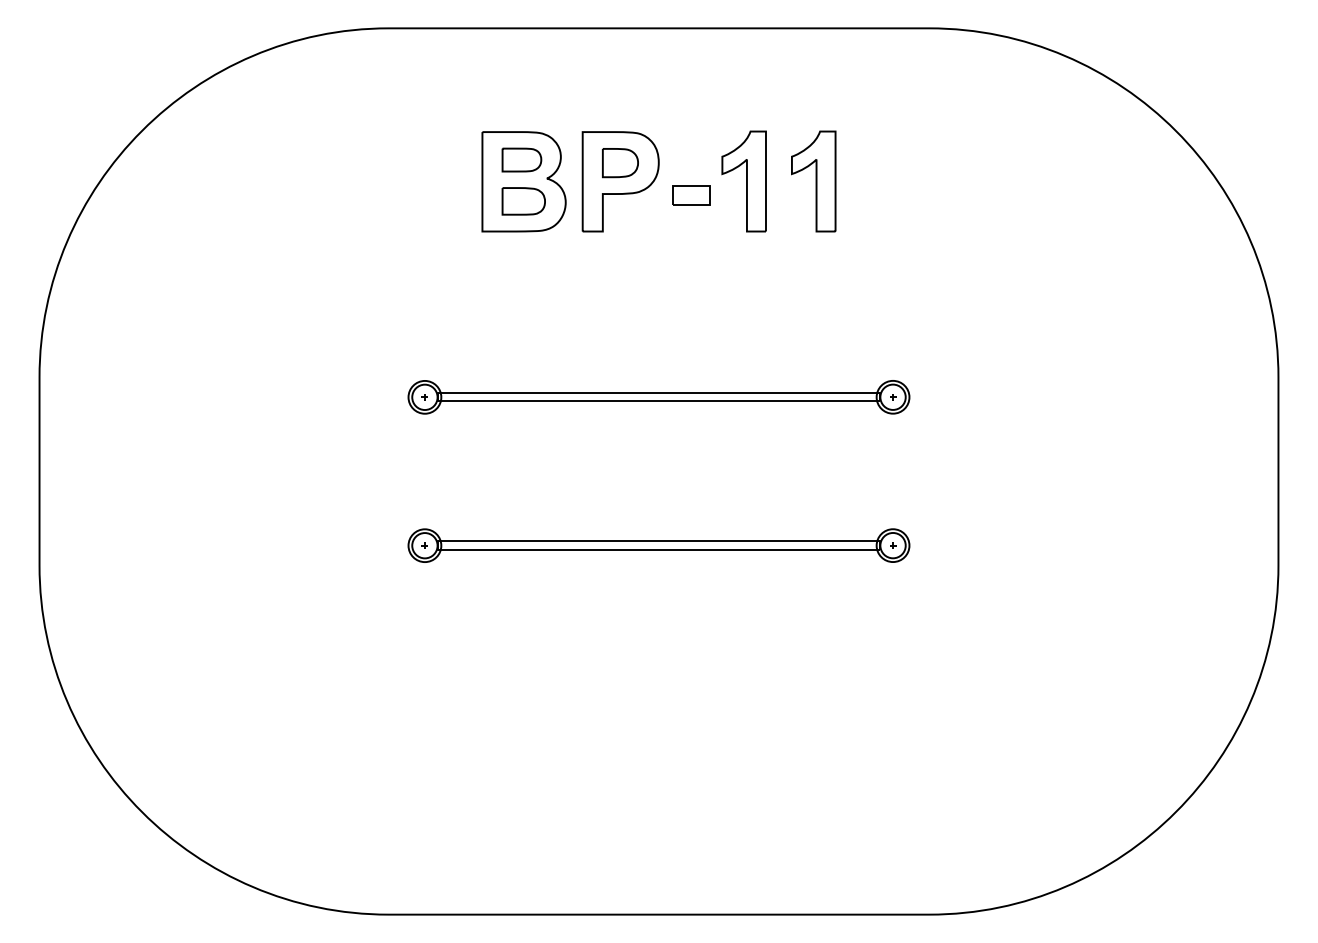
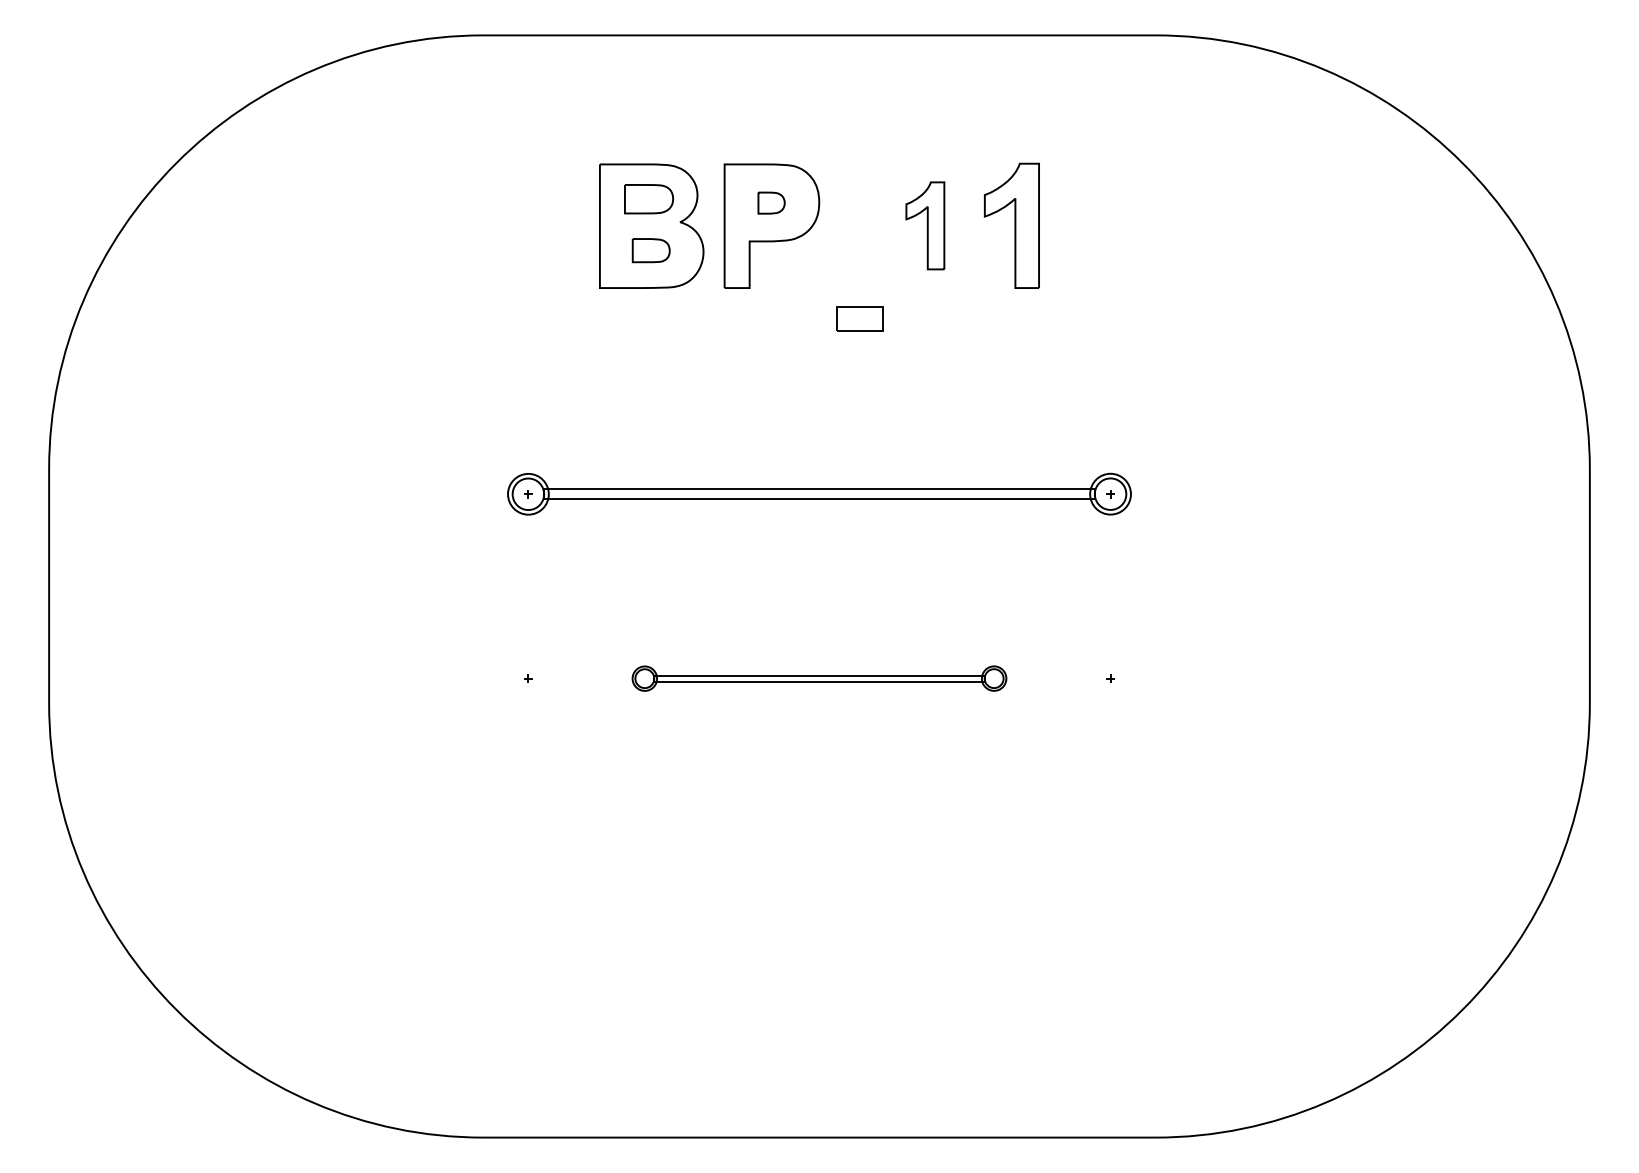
part: (620, 163) -> (771, 203), size x0.6
part: (743, 181) -> (924, 225), size x0.7
part: (691, 195) -> (859, 319), moved
part: (523, 201) -> (650, 250), size x0.7
part: (658, 545) -> (818, 678), size x0.6

